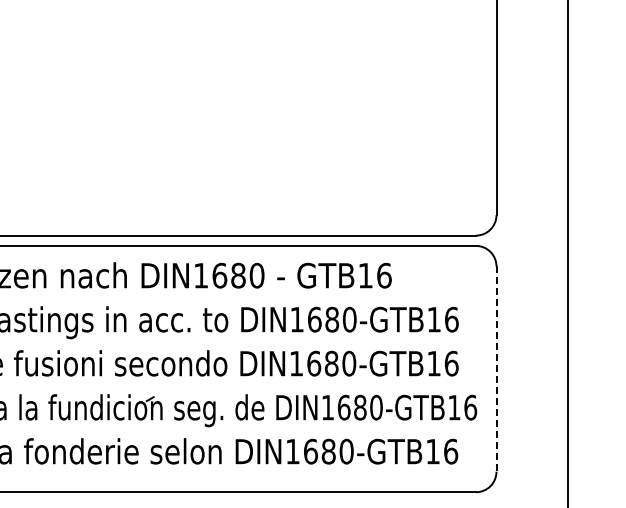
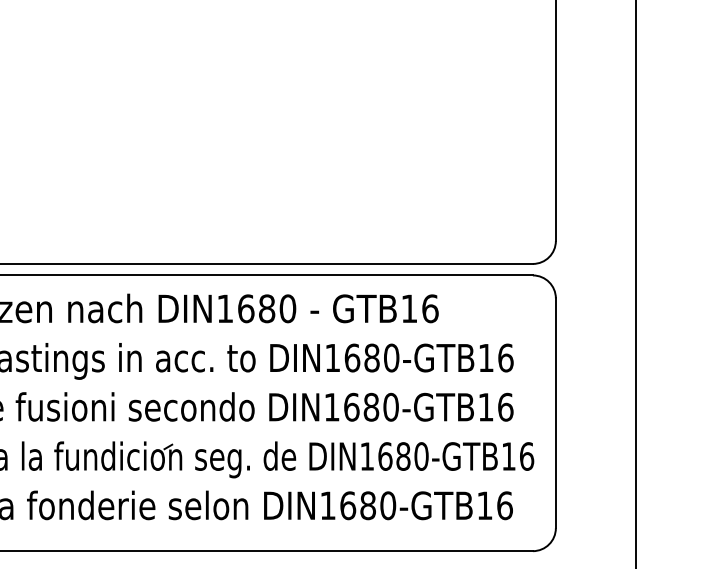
line: (496, 369) -> (555, 413), dashed -> solid

